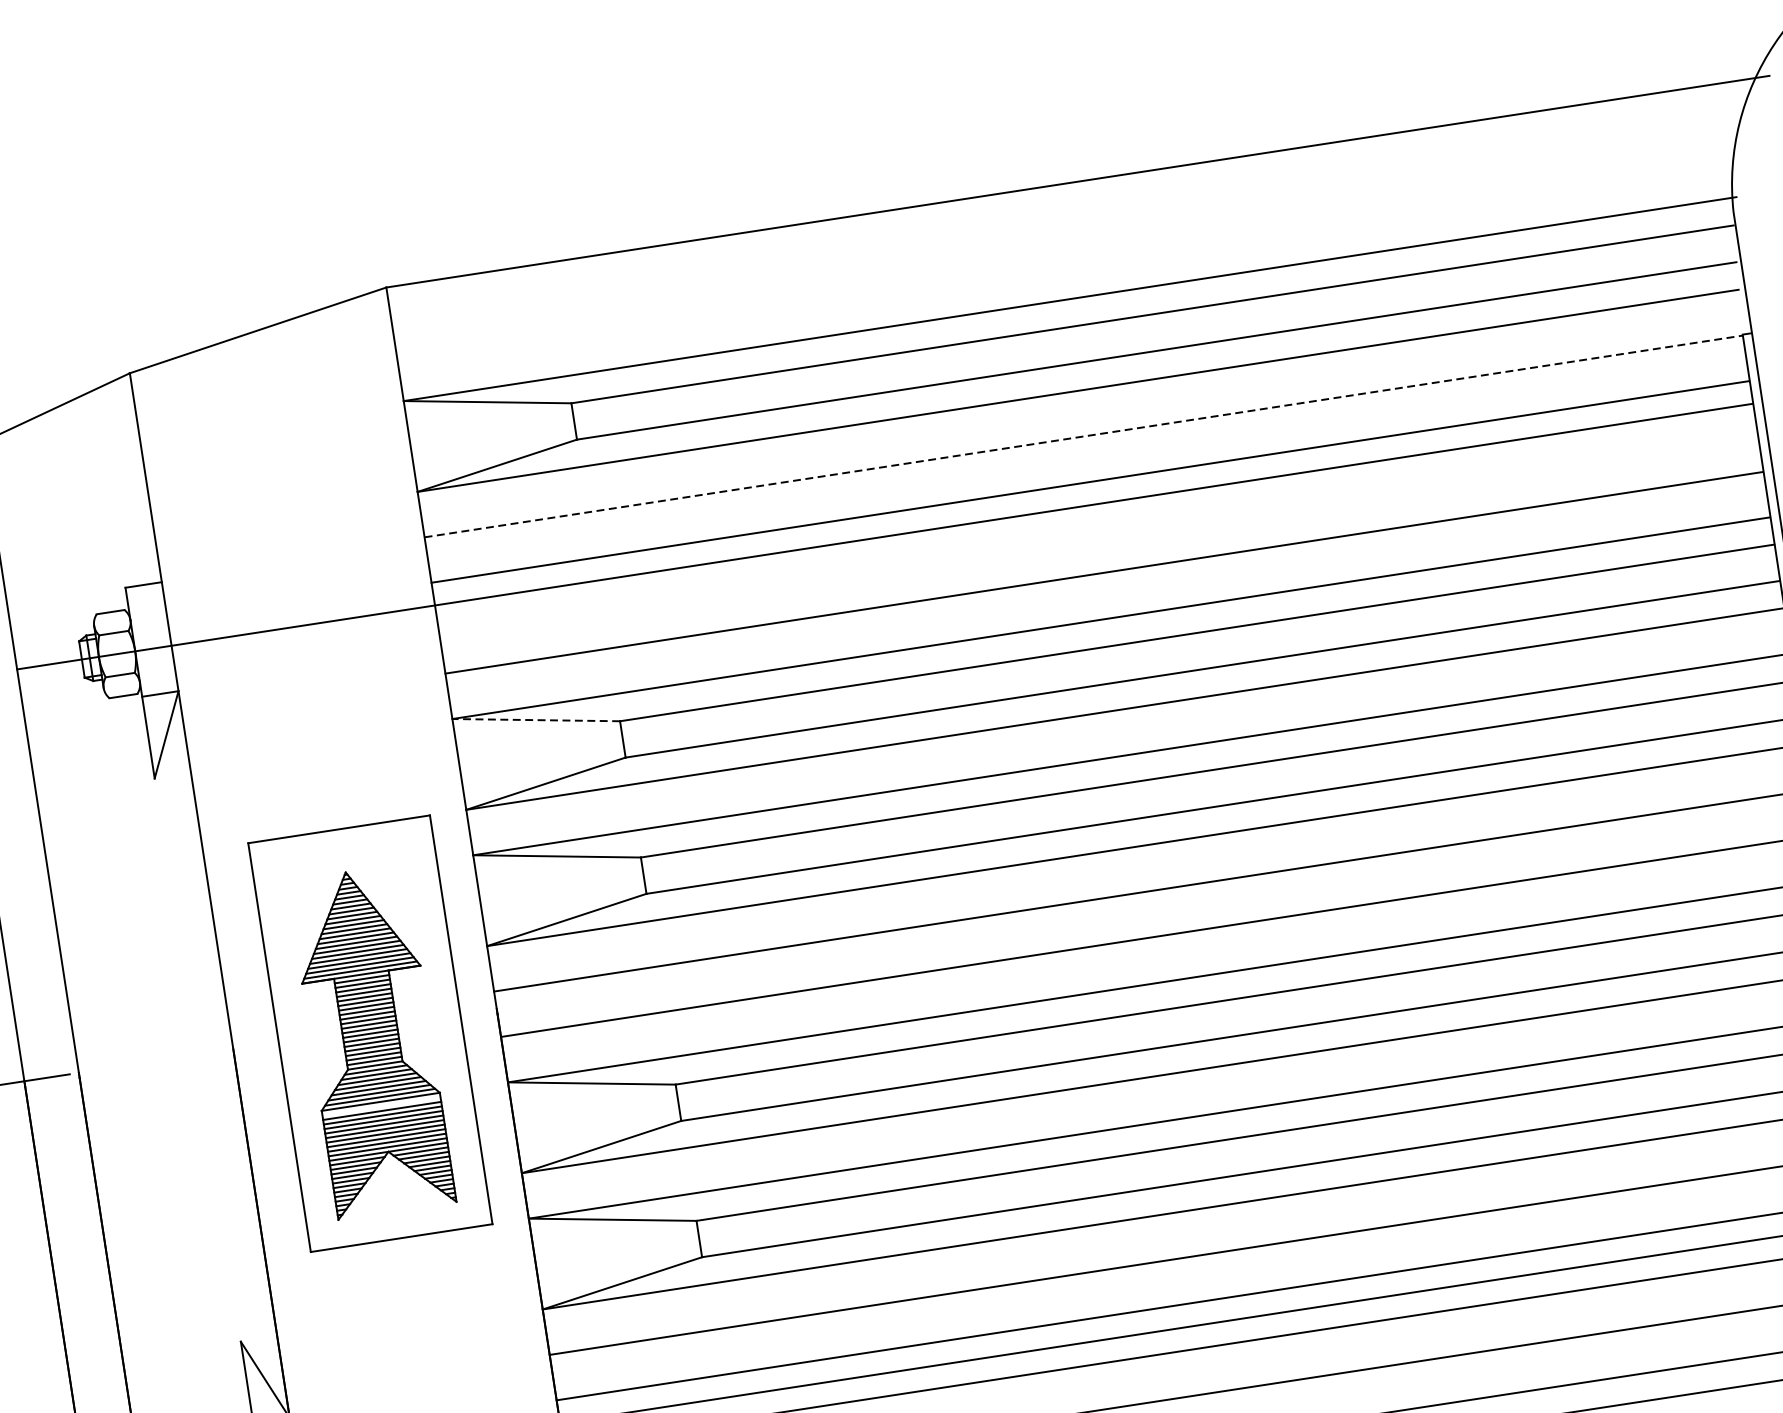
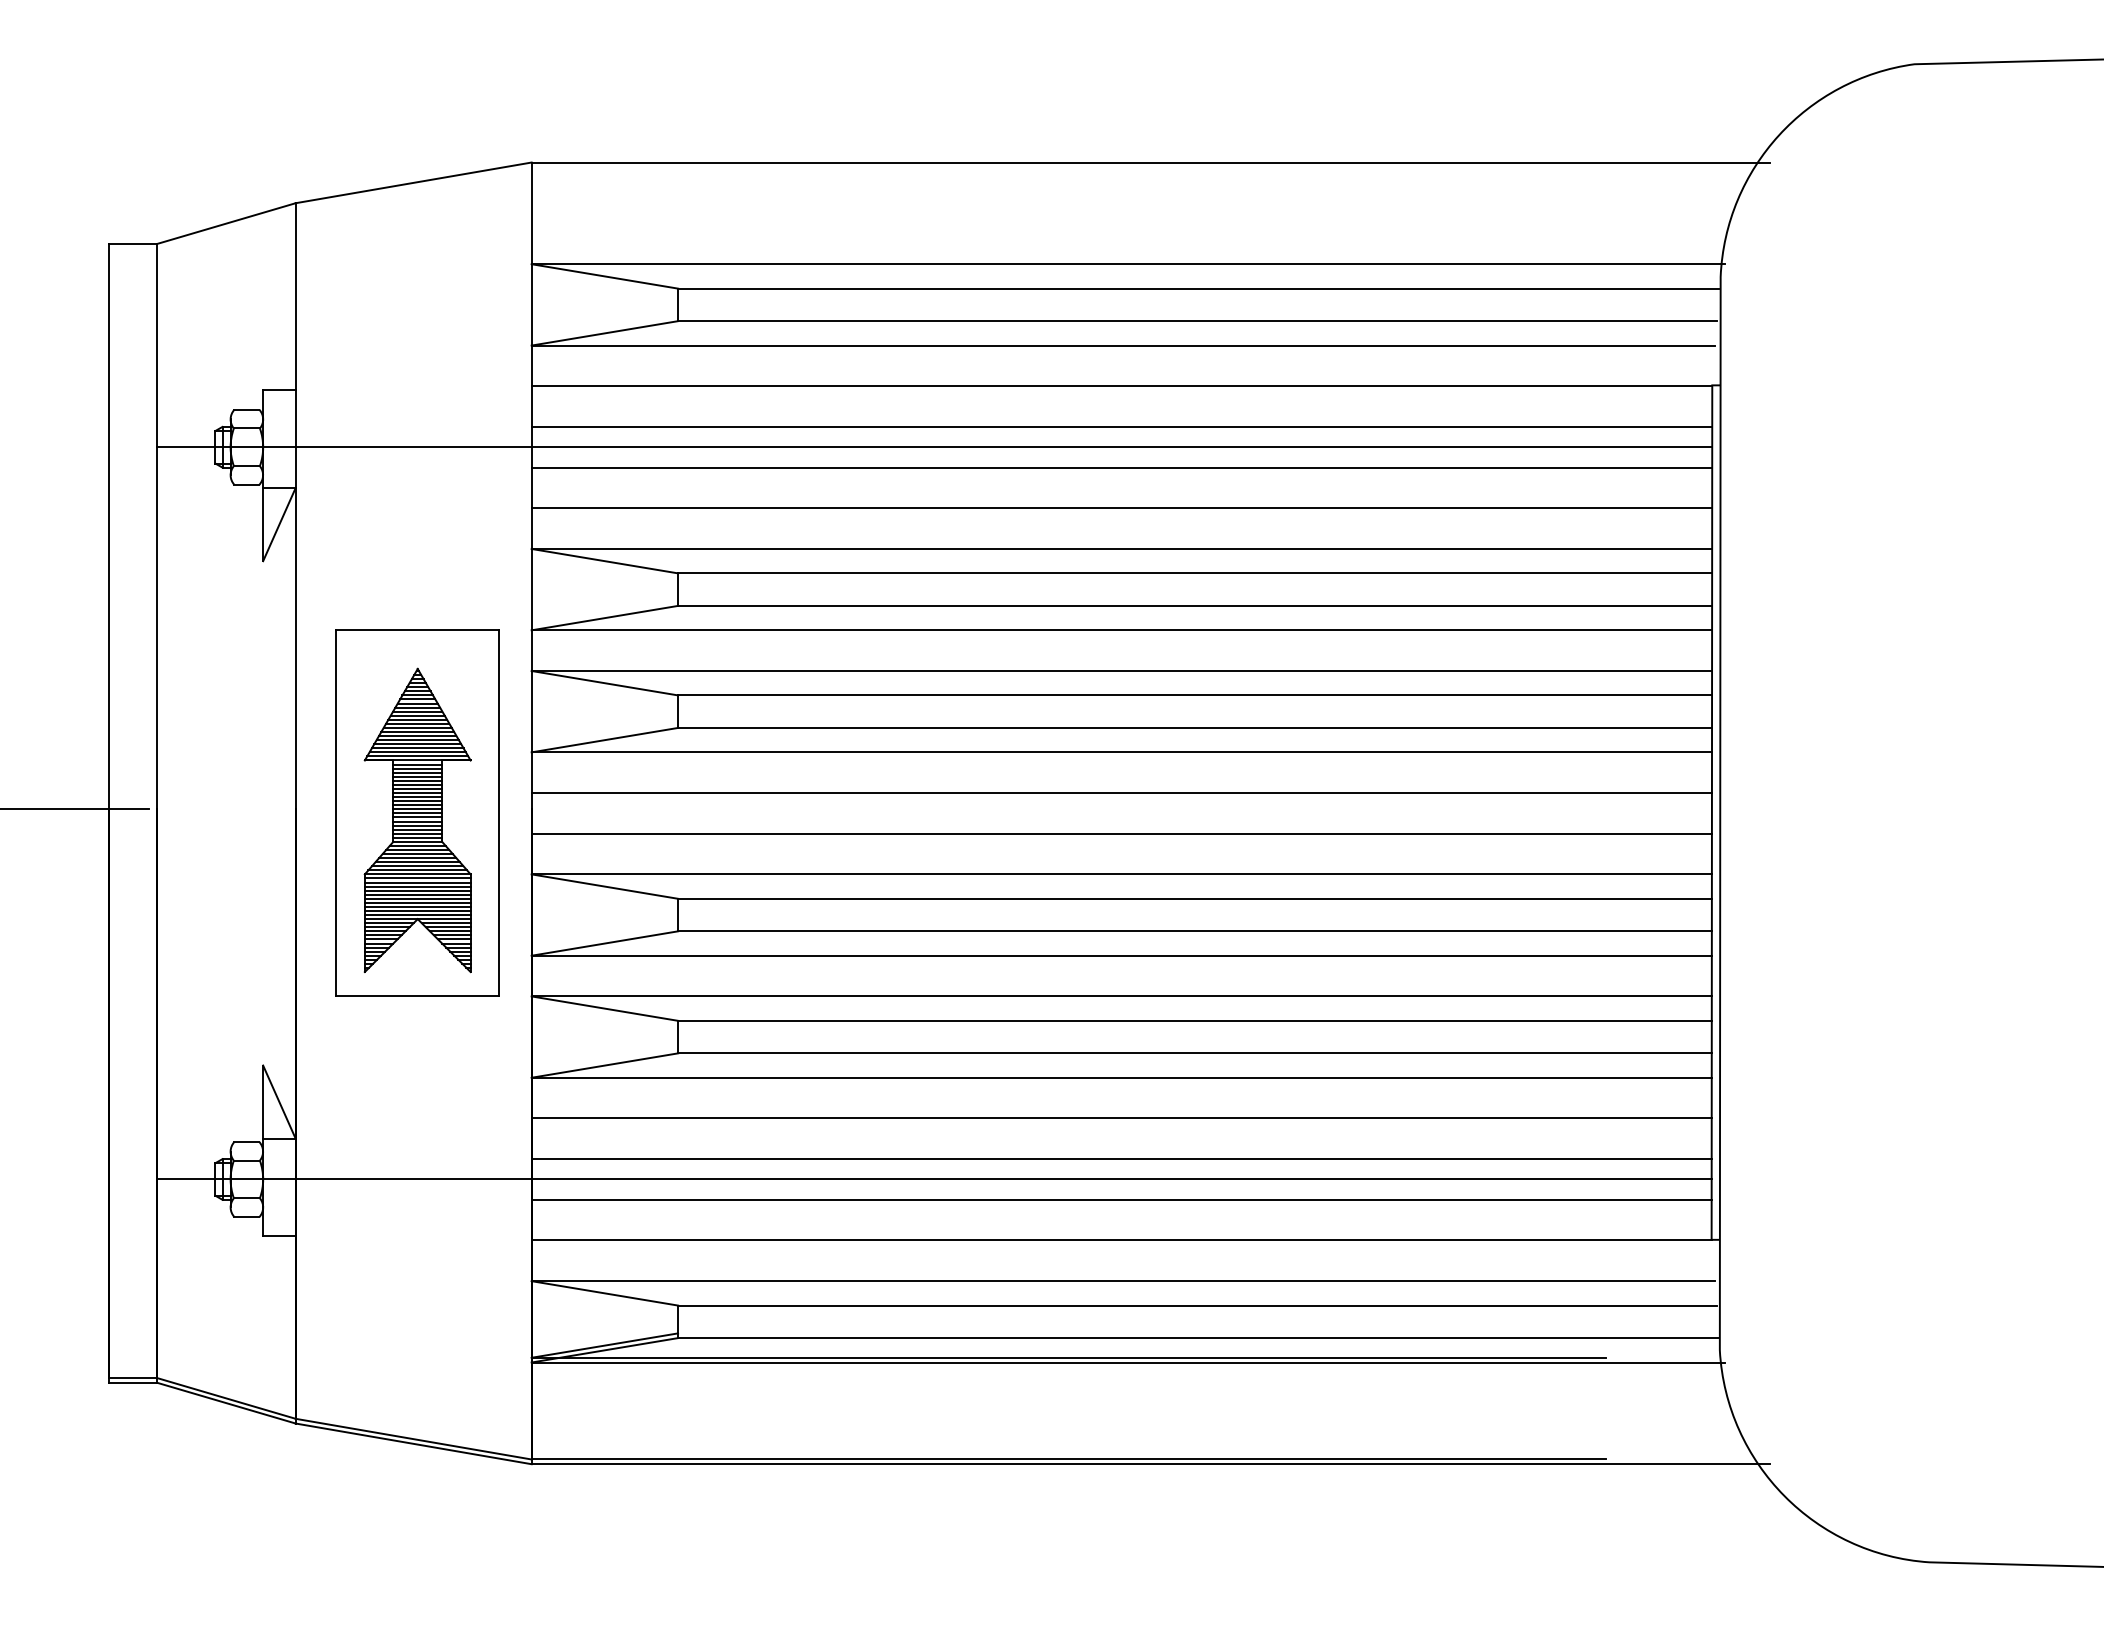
line: (1084, 436) -> (1122, 386), dashed -> solid
line: (1097, 527) -> (1121, 467), added
line: (535, 720) -> (604, 561), dashed -> solid
line: (381, 1106) -> (417, 878), added

